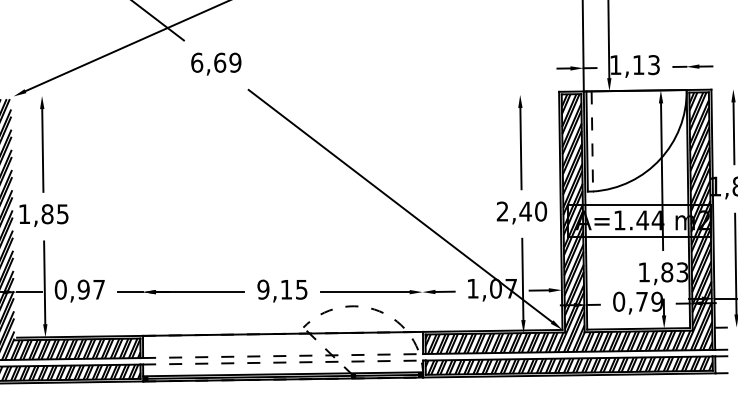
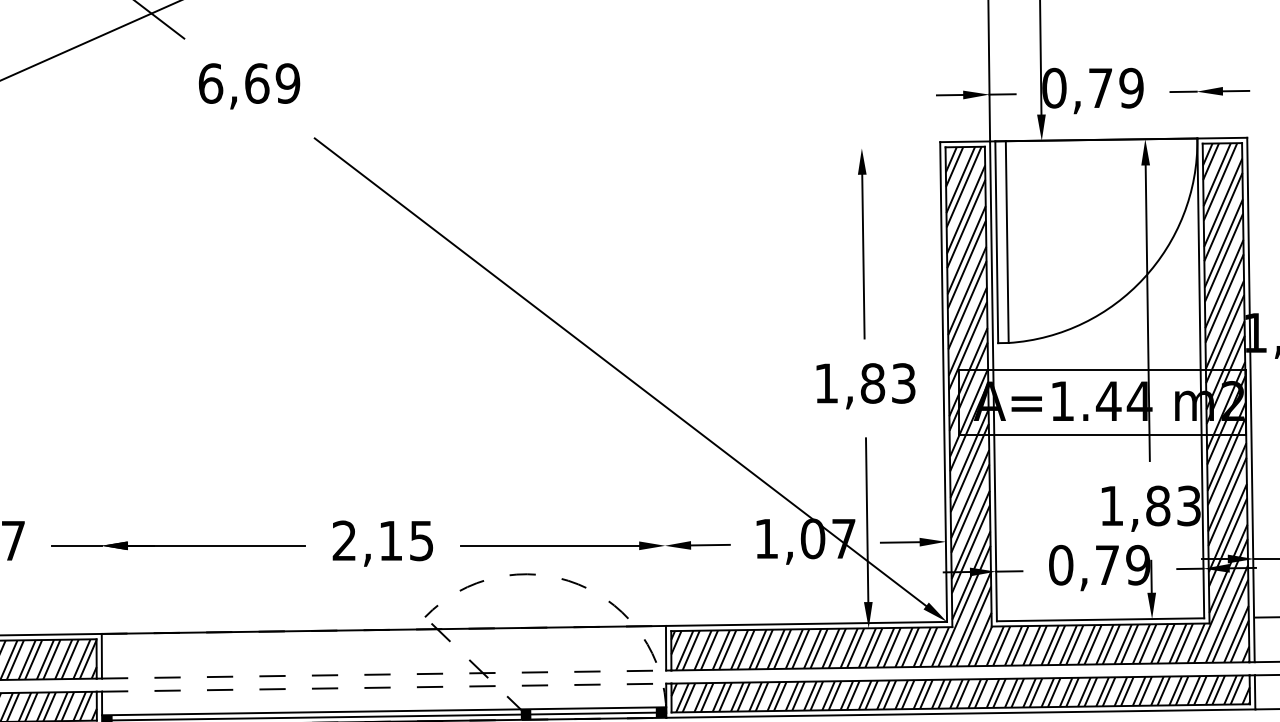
text: (634, 65) -> (1092, 89), 1,13 -> 0,79
line: (592, 141) -> (1007, 242), dashed -> solid
text: (521, 211) -> (864, 383), 2,40 -> 1,83
text: (263, 289) -> (344, 540), 9,15 -> 2,15

